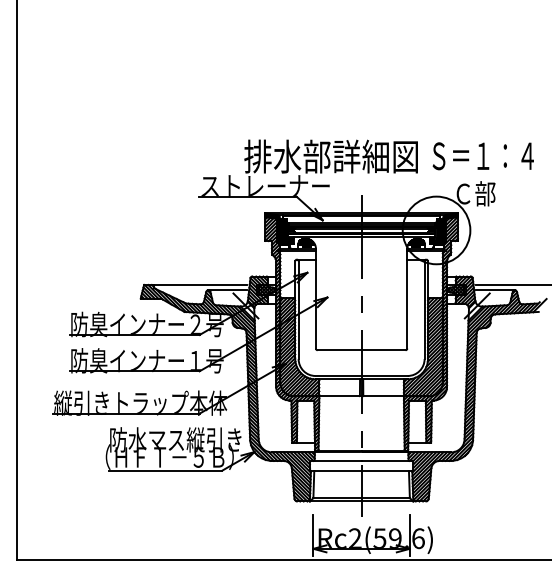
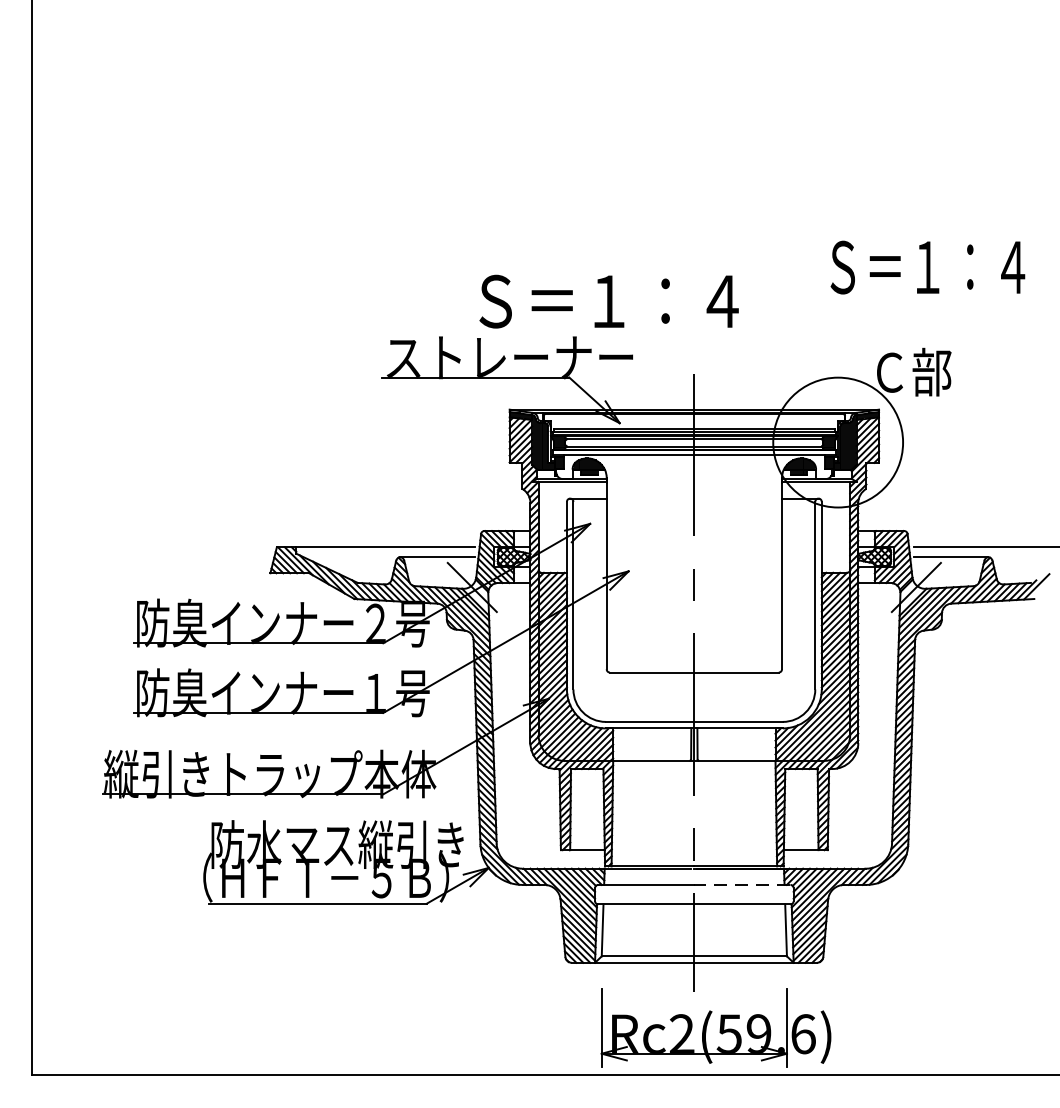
text: (330, 156) -> (634, 300), 排水部詳細図 -> Ｓ＝１：４
text: (482, 156) -> (926, 267), moved
line: (386, 460) -> (742, 884), solid -> dashed

